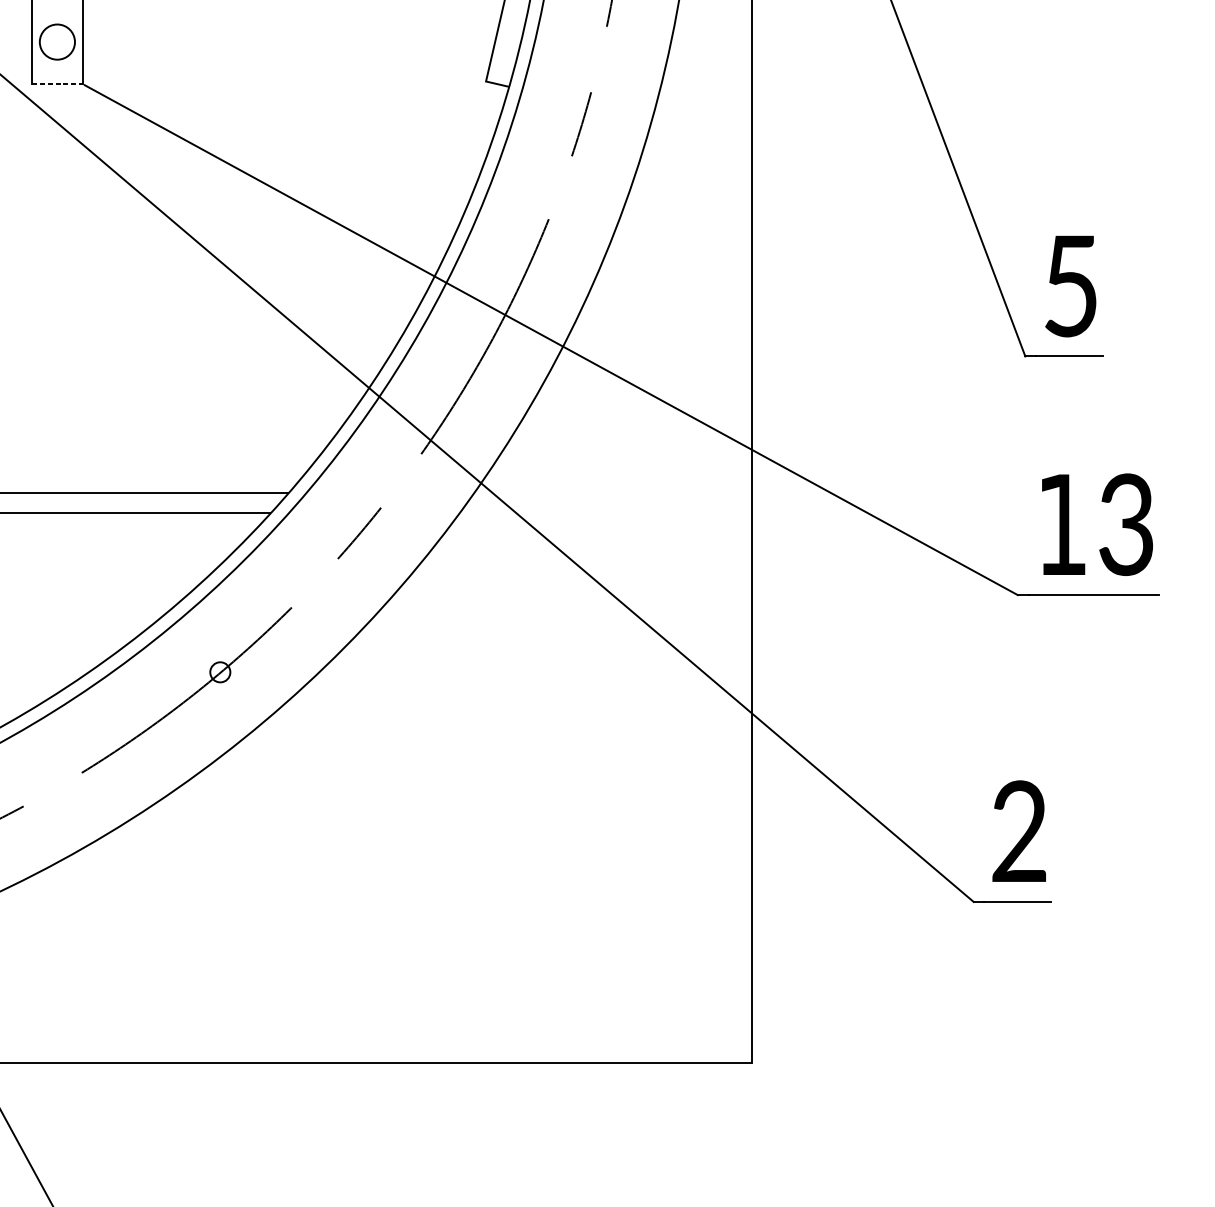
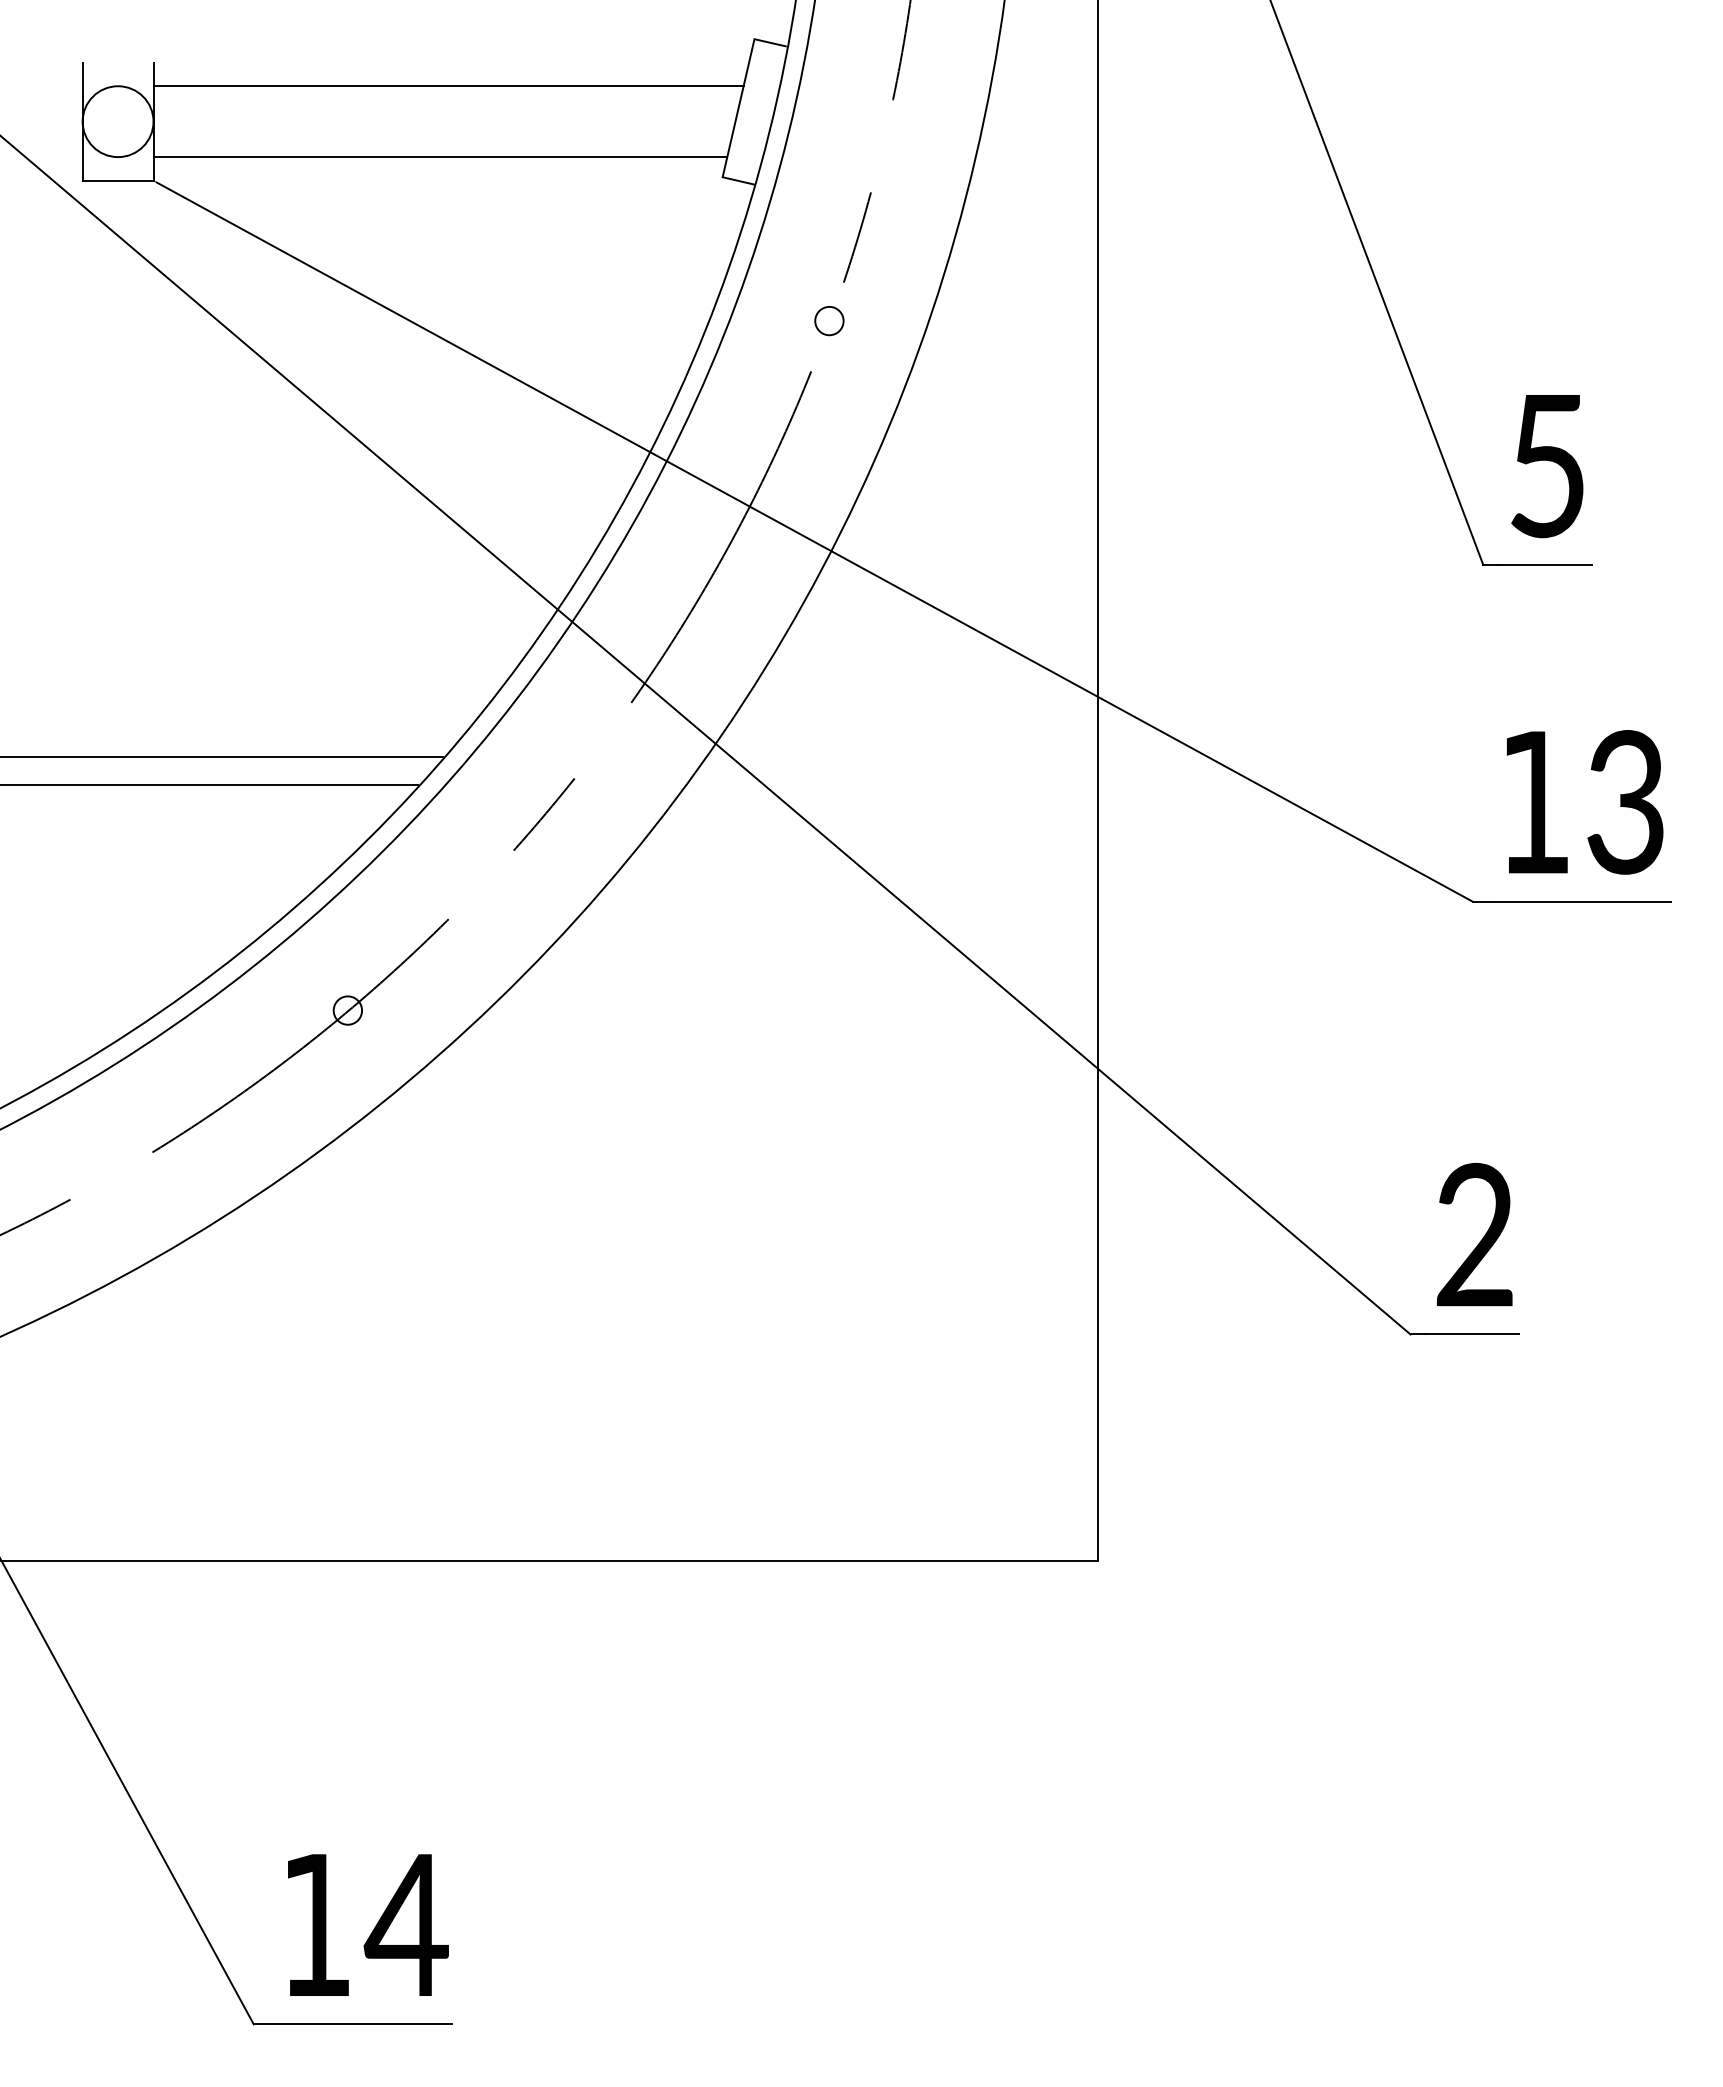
line: (291, 17) -> (448, 86), added
circle: (56, 41) -> (117, 121), size x1.43
line: (285, 67) -> (440, 157), added
line: (57, 83) -> (118, 180), dashed -> solid
circle: (561, 183) -> (829, 321), added

